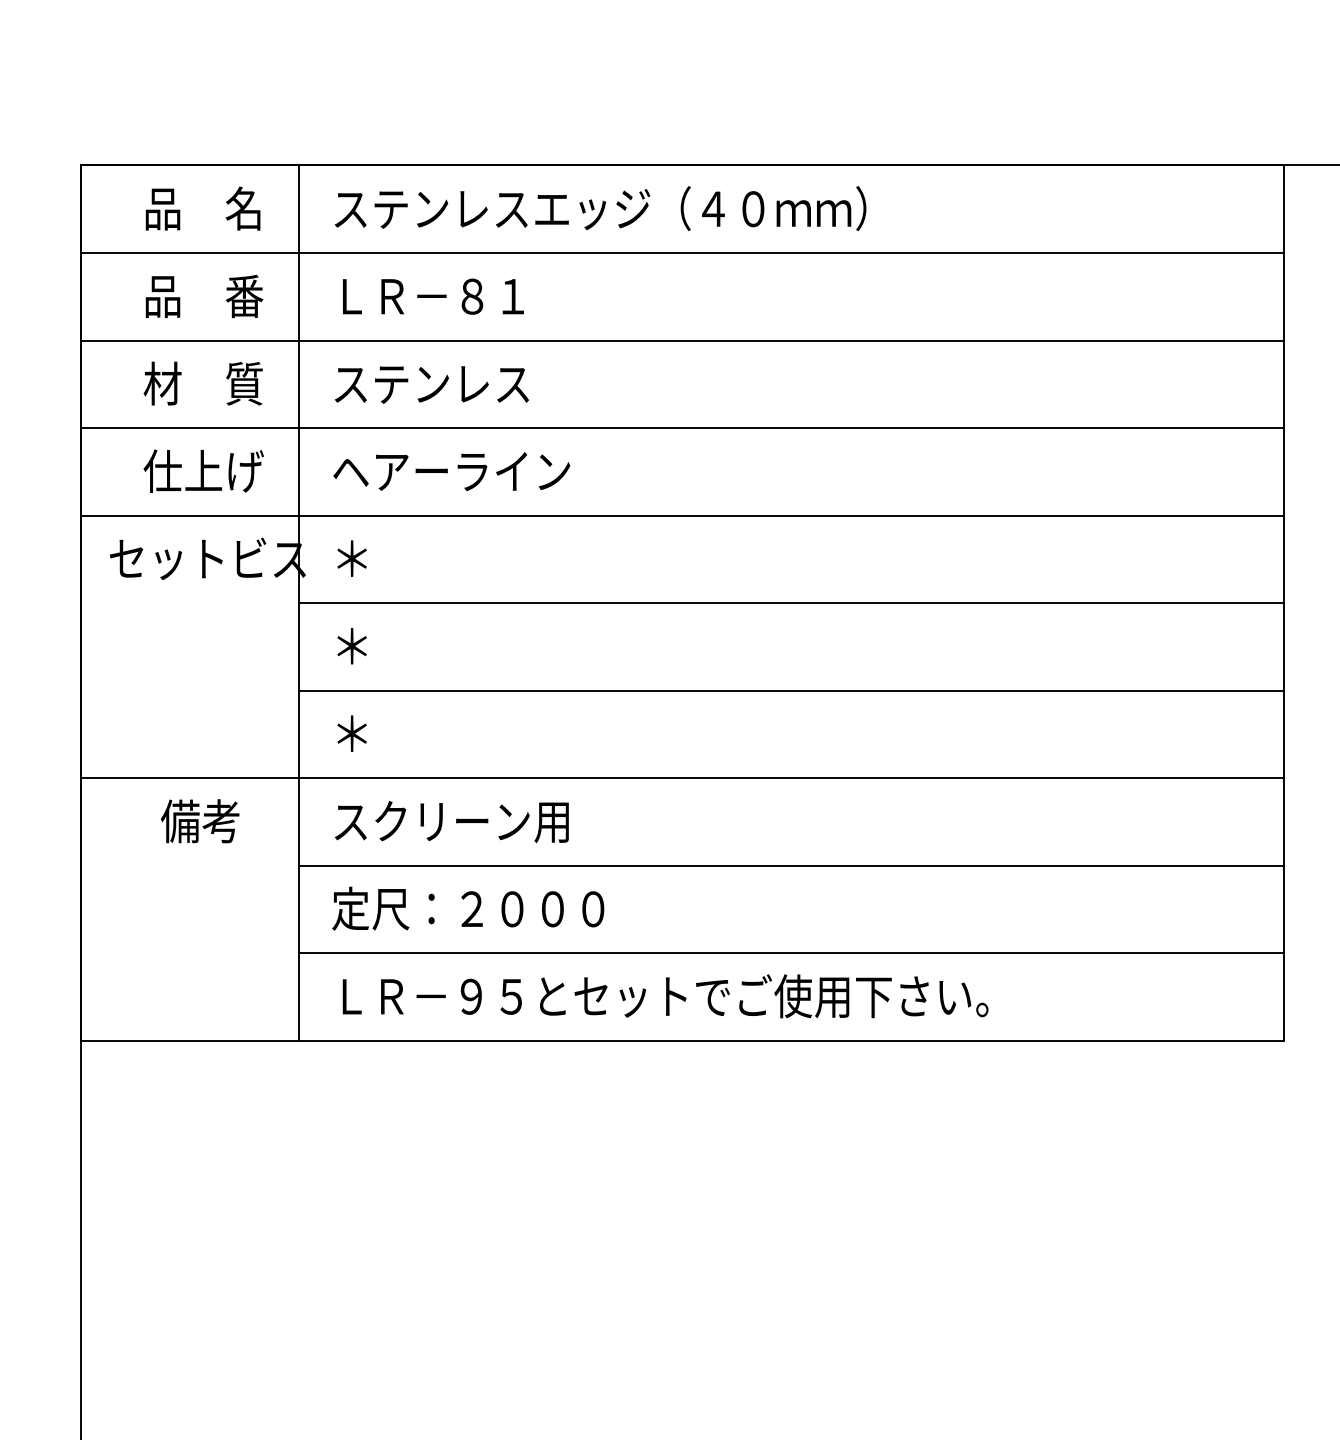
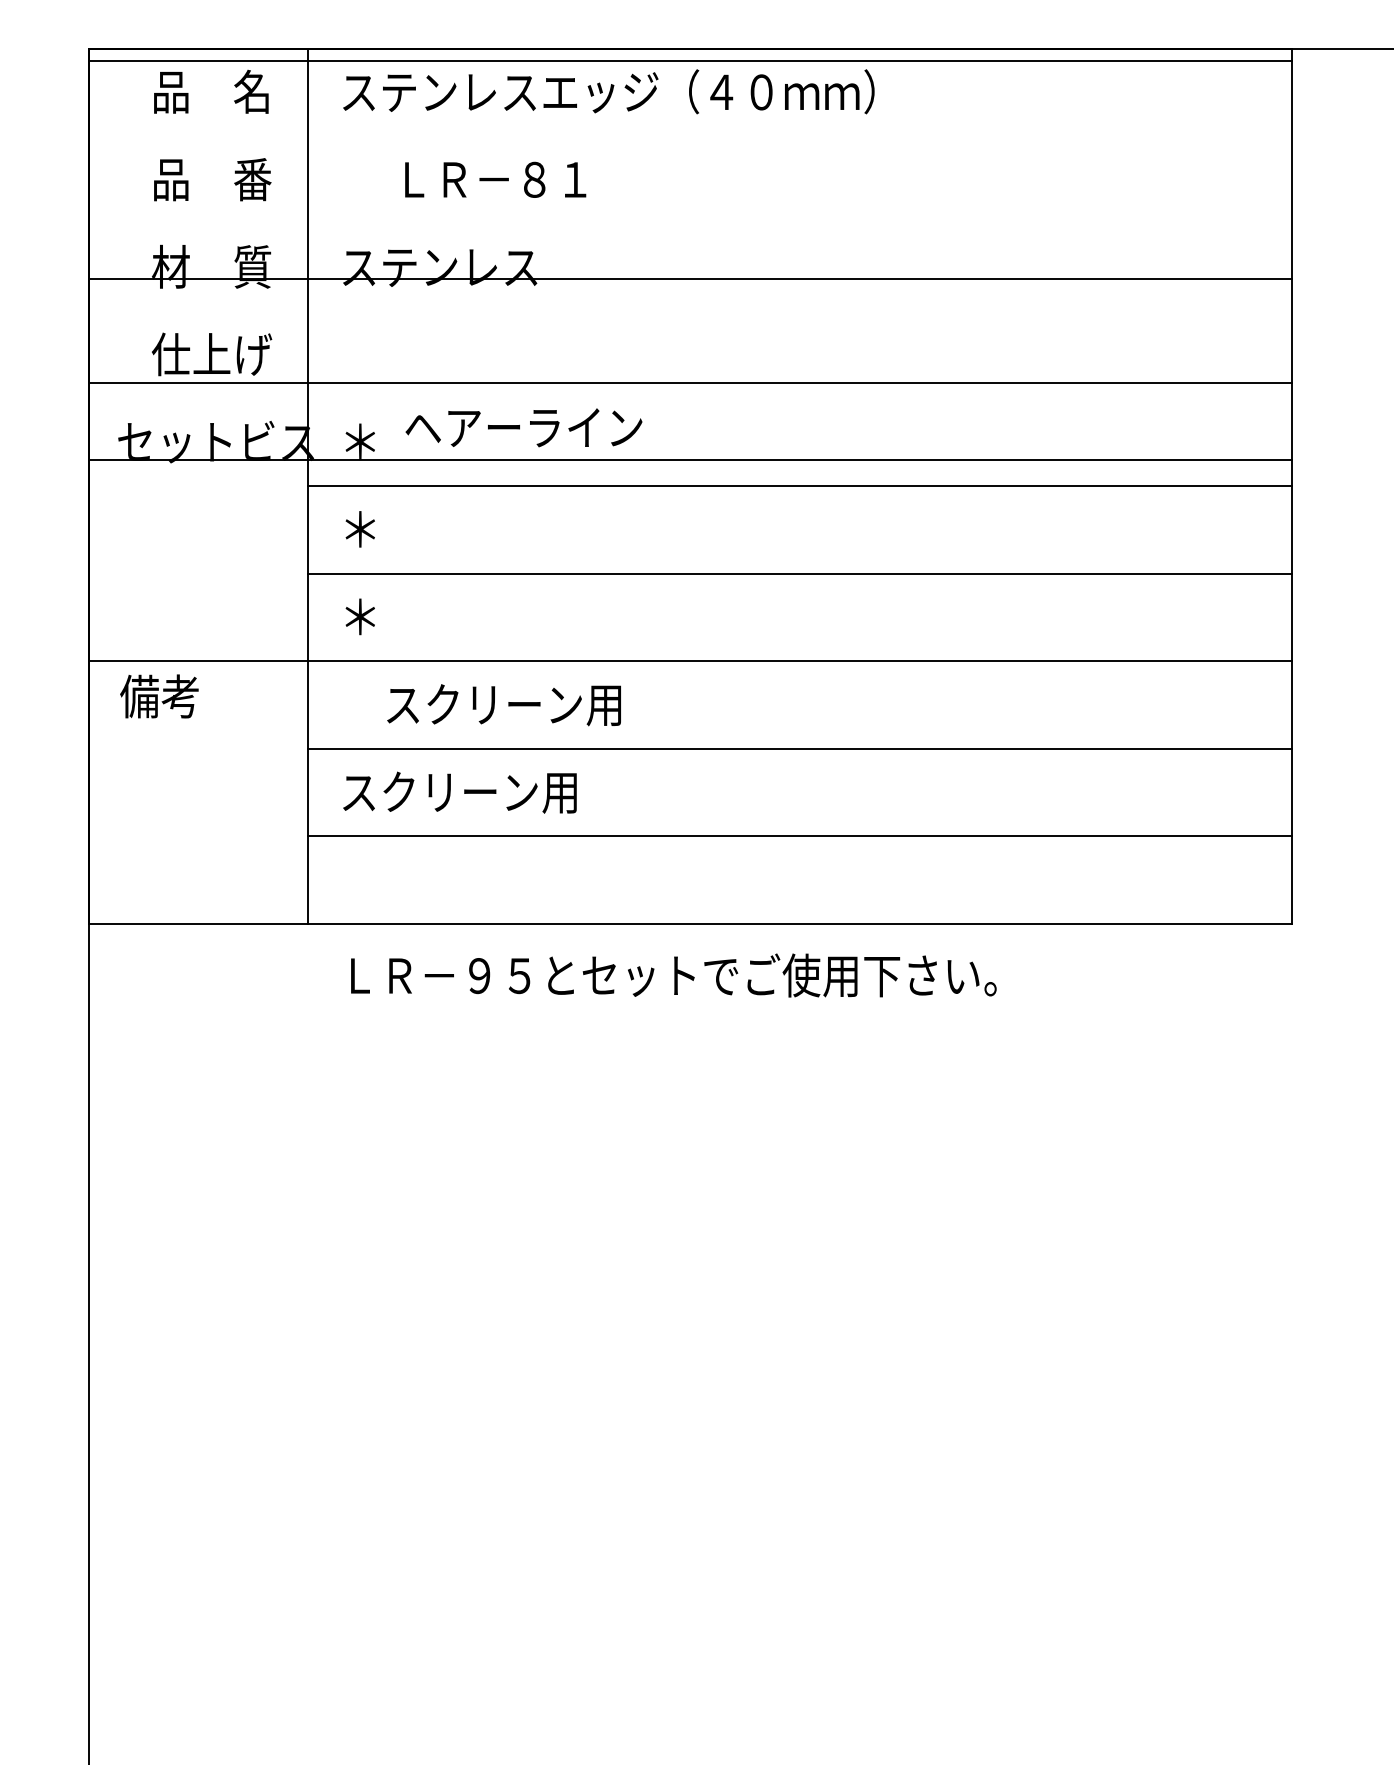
line: (682, 253) -> (690, 61), moved
text: (433, 296) -> (495, 179), moved
line: (682, 340) -> (690, 278), moved
line: (682, 428) -> (690, 383), moved
text: (451, 471) -> (523, 427), moved
line: (682, 515) -> (690, 459), moved
text: (200, 821) -> (159, 696), moved
text: (451, 822) -> (503, 705), moved
text: (468, 908) -> (476, 791), 定尺：２０００ -> スクリーン用
text: (665, 996) -> (673, 975), moved

